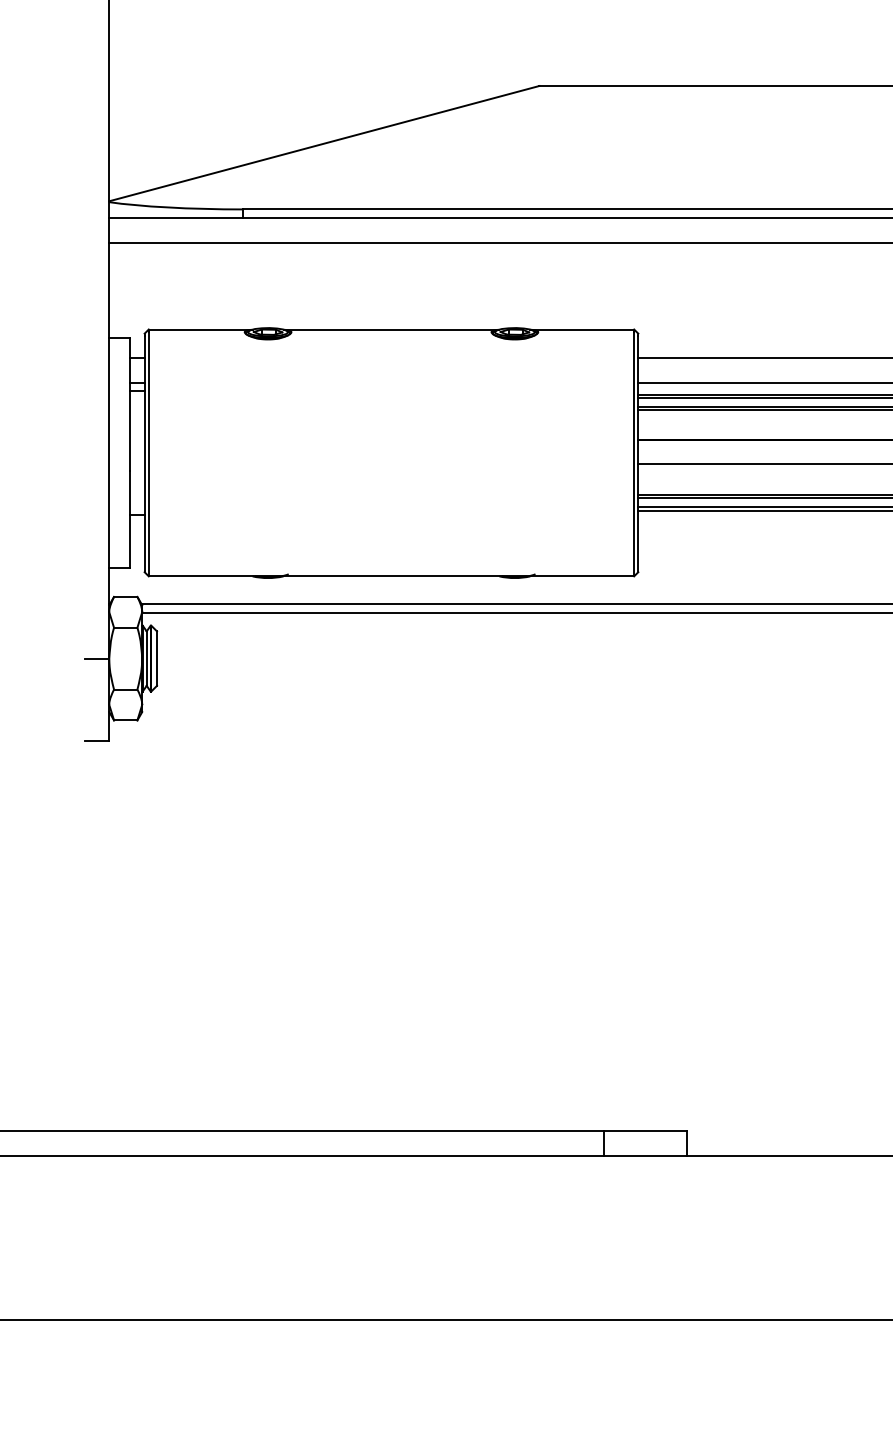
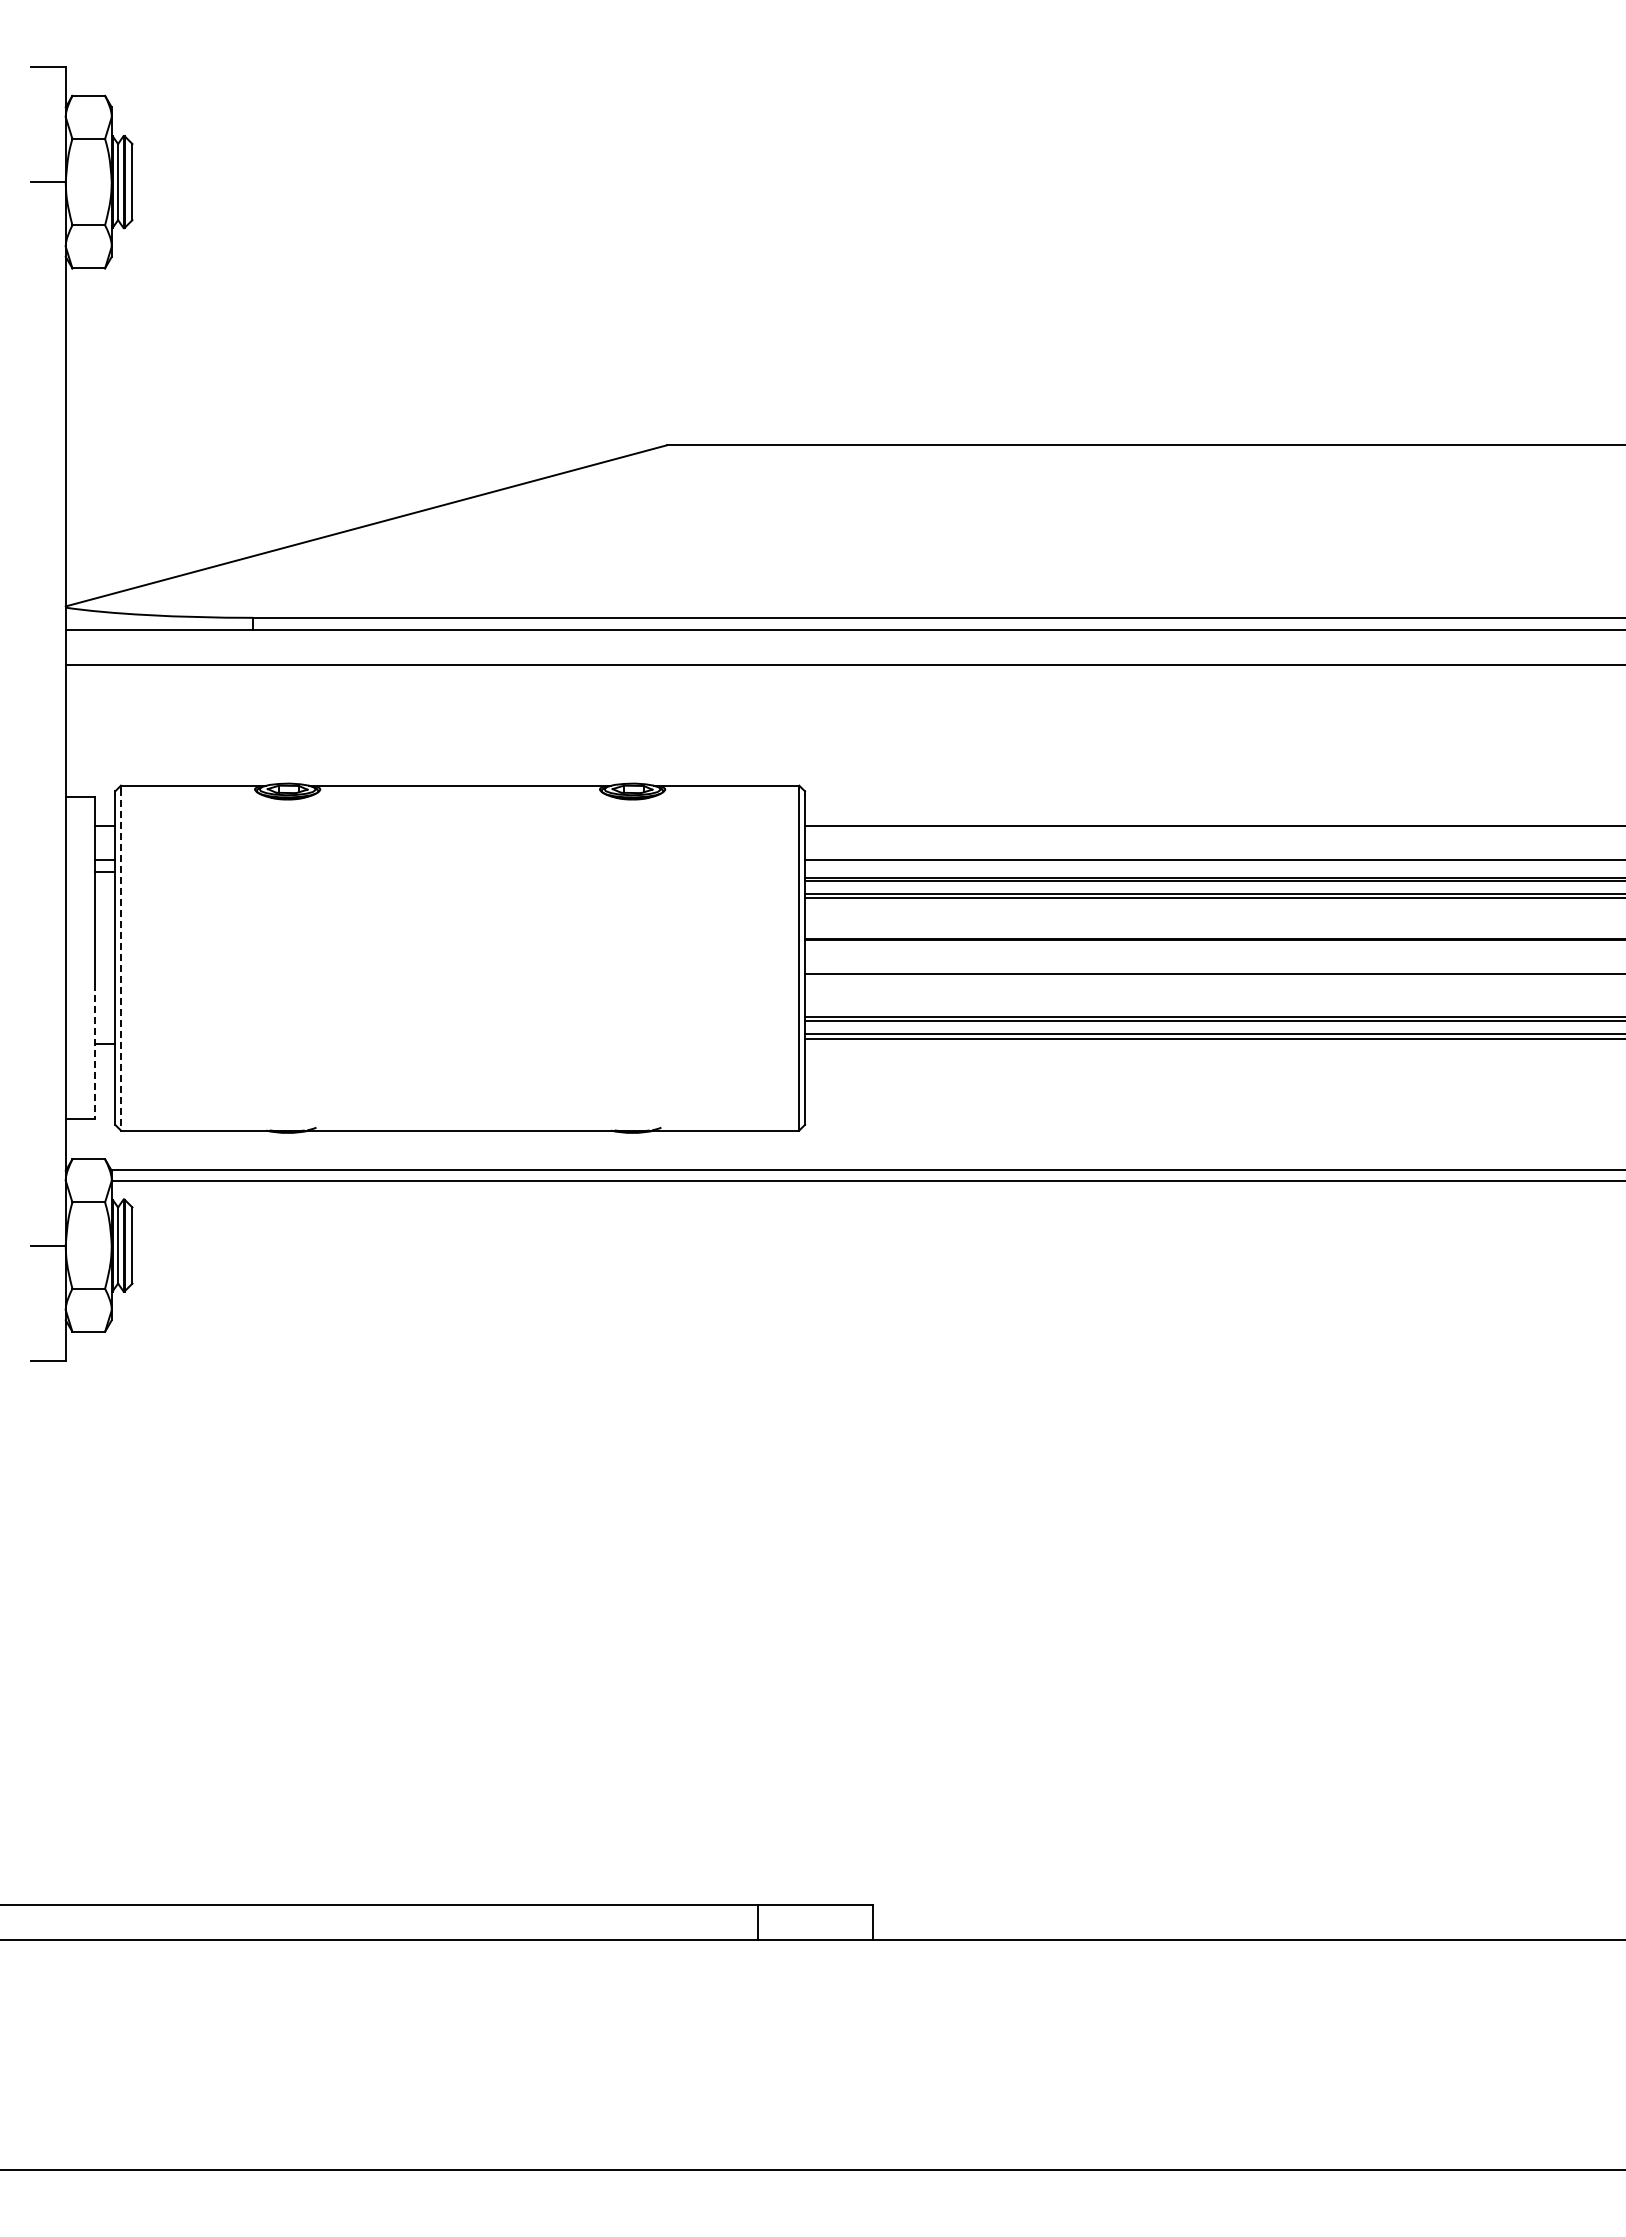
line: (148, 454) -> (120, 960), solid -> dashed
line: (130, 519) -> (95, 1051), solid -> dashed

